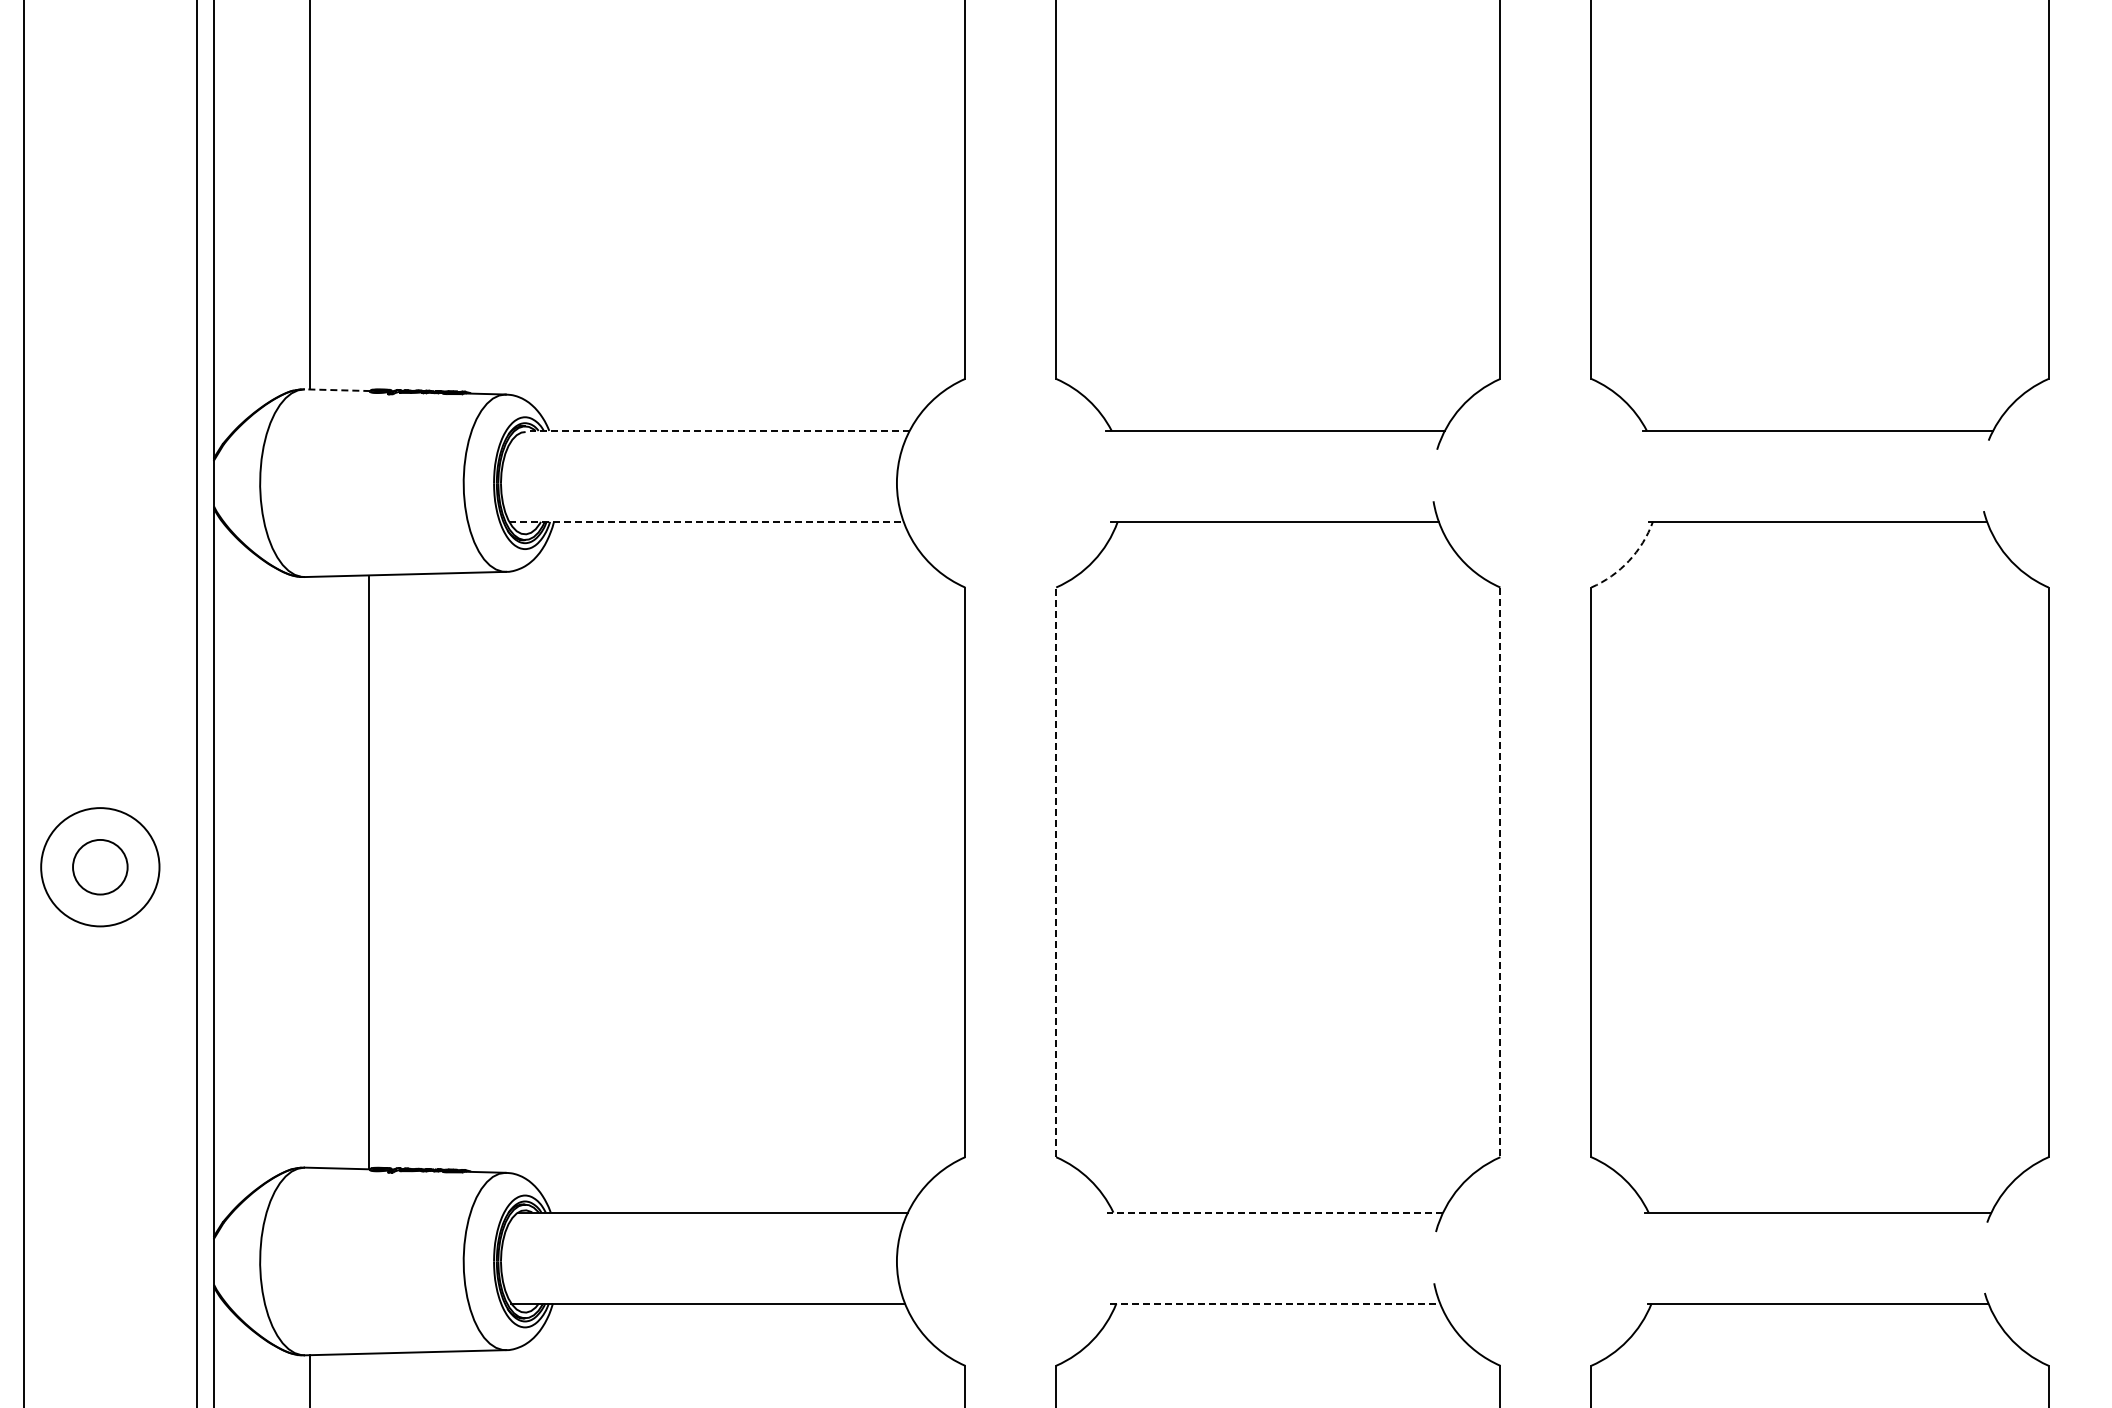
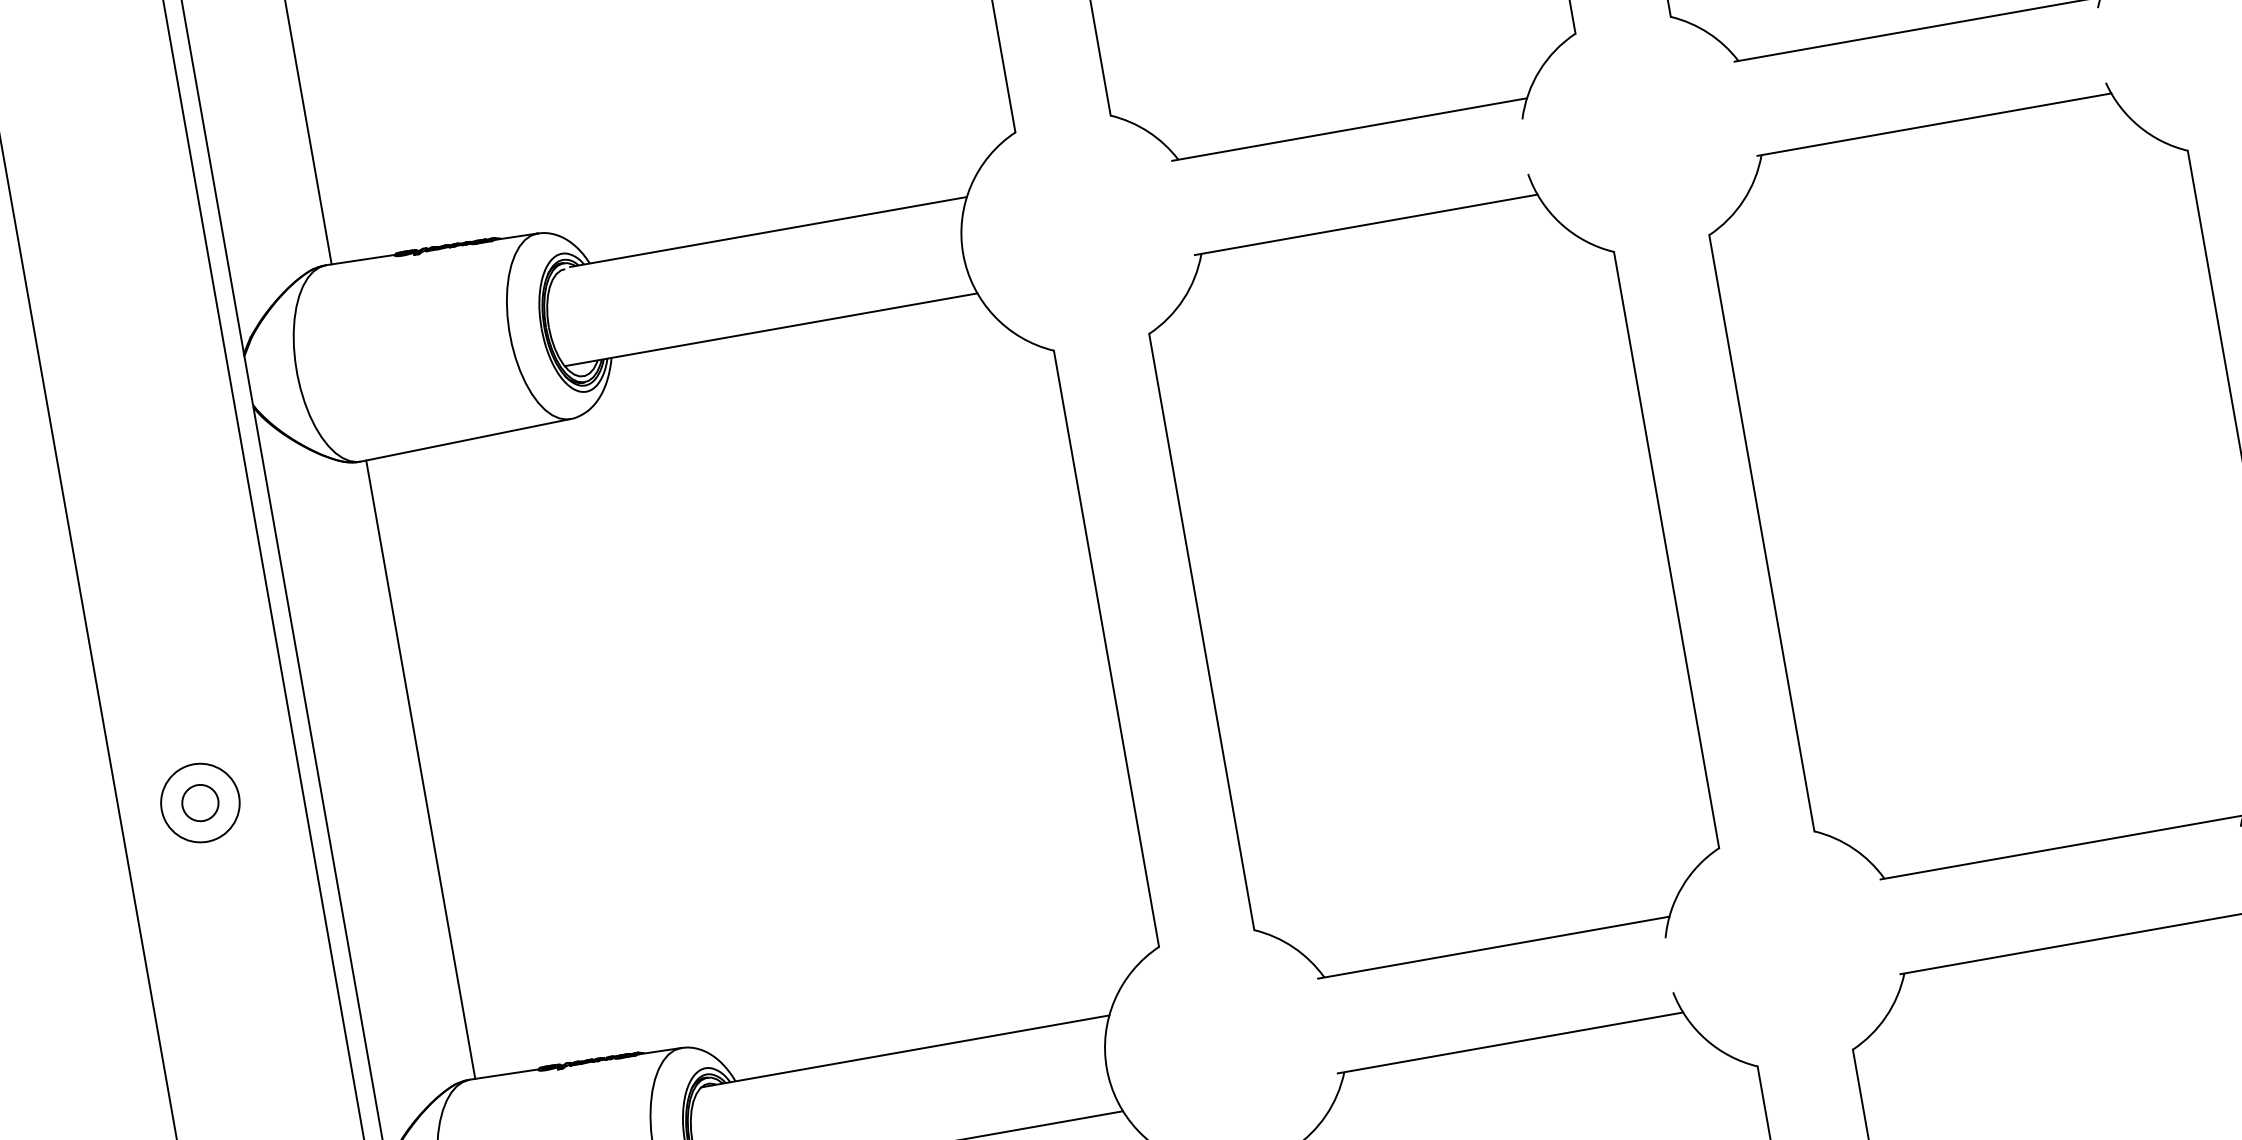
line: (337, 390) -> (360, 260), dashed -> solid
line: (720, 430) -> (768, 231), dashed -> solid
line: (707, 521) -> (772, 329), dashed -> solid
arc: (1628, 561) -> (1743, 201), dashed -> solid
circle: (100, 867) -> (200, 803), size x0.62
circle: (100, 867) -> (200, 803), size x0.62
line: (368, 871) -> (420, 768), moved
line: (1056, 872) -> (1202, 632), dashed -> solid
line: (1500, 872) -> (1666, 550), dashed -> solid
line: (1275, 1212) -> (1494, 947), dashed -> solid
line: (1275, 1303) -> (1510, 1042), dashed -> solid

